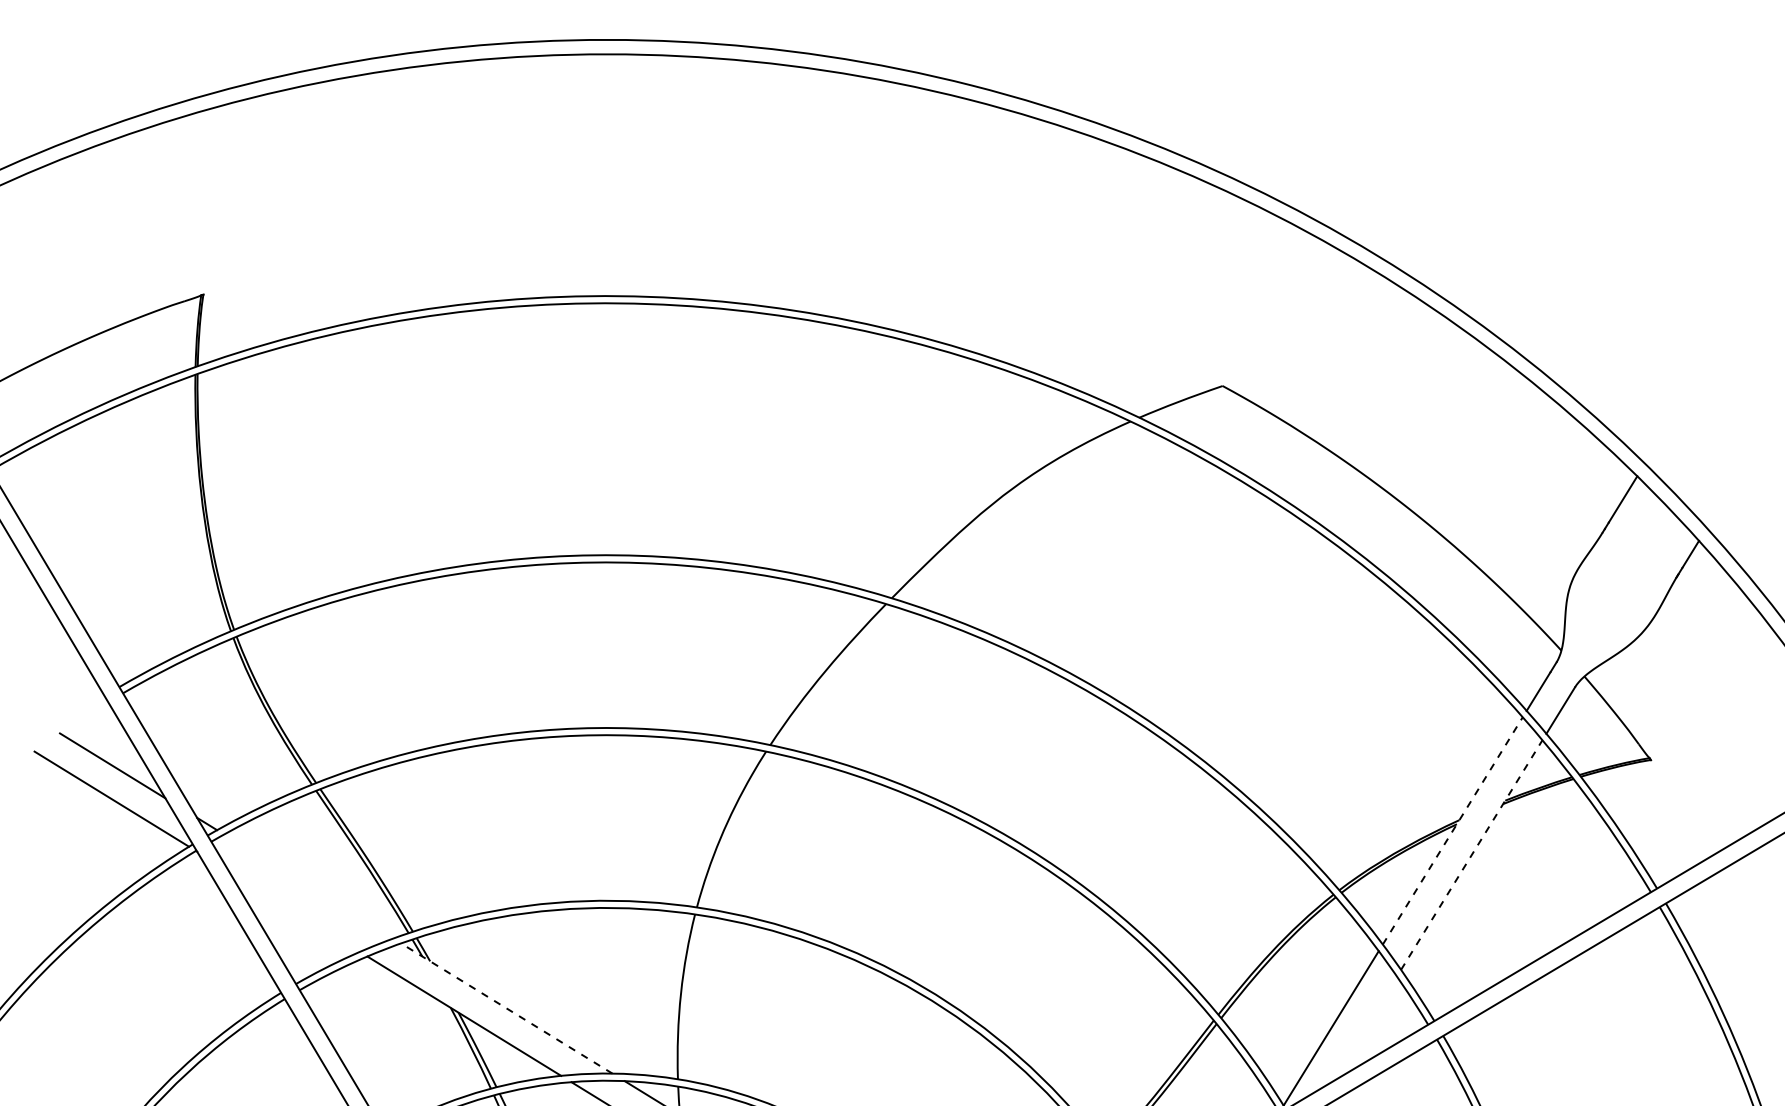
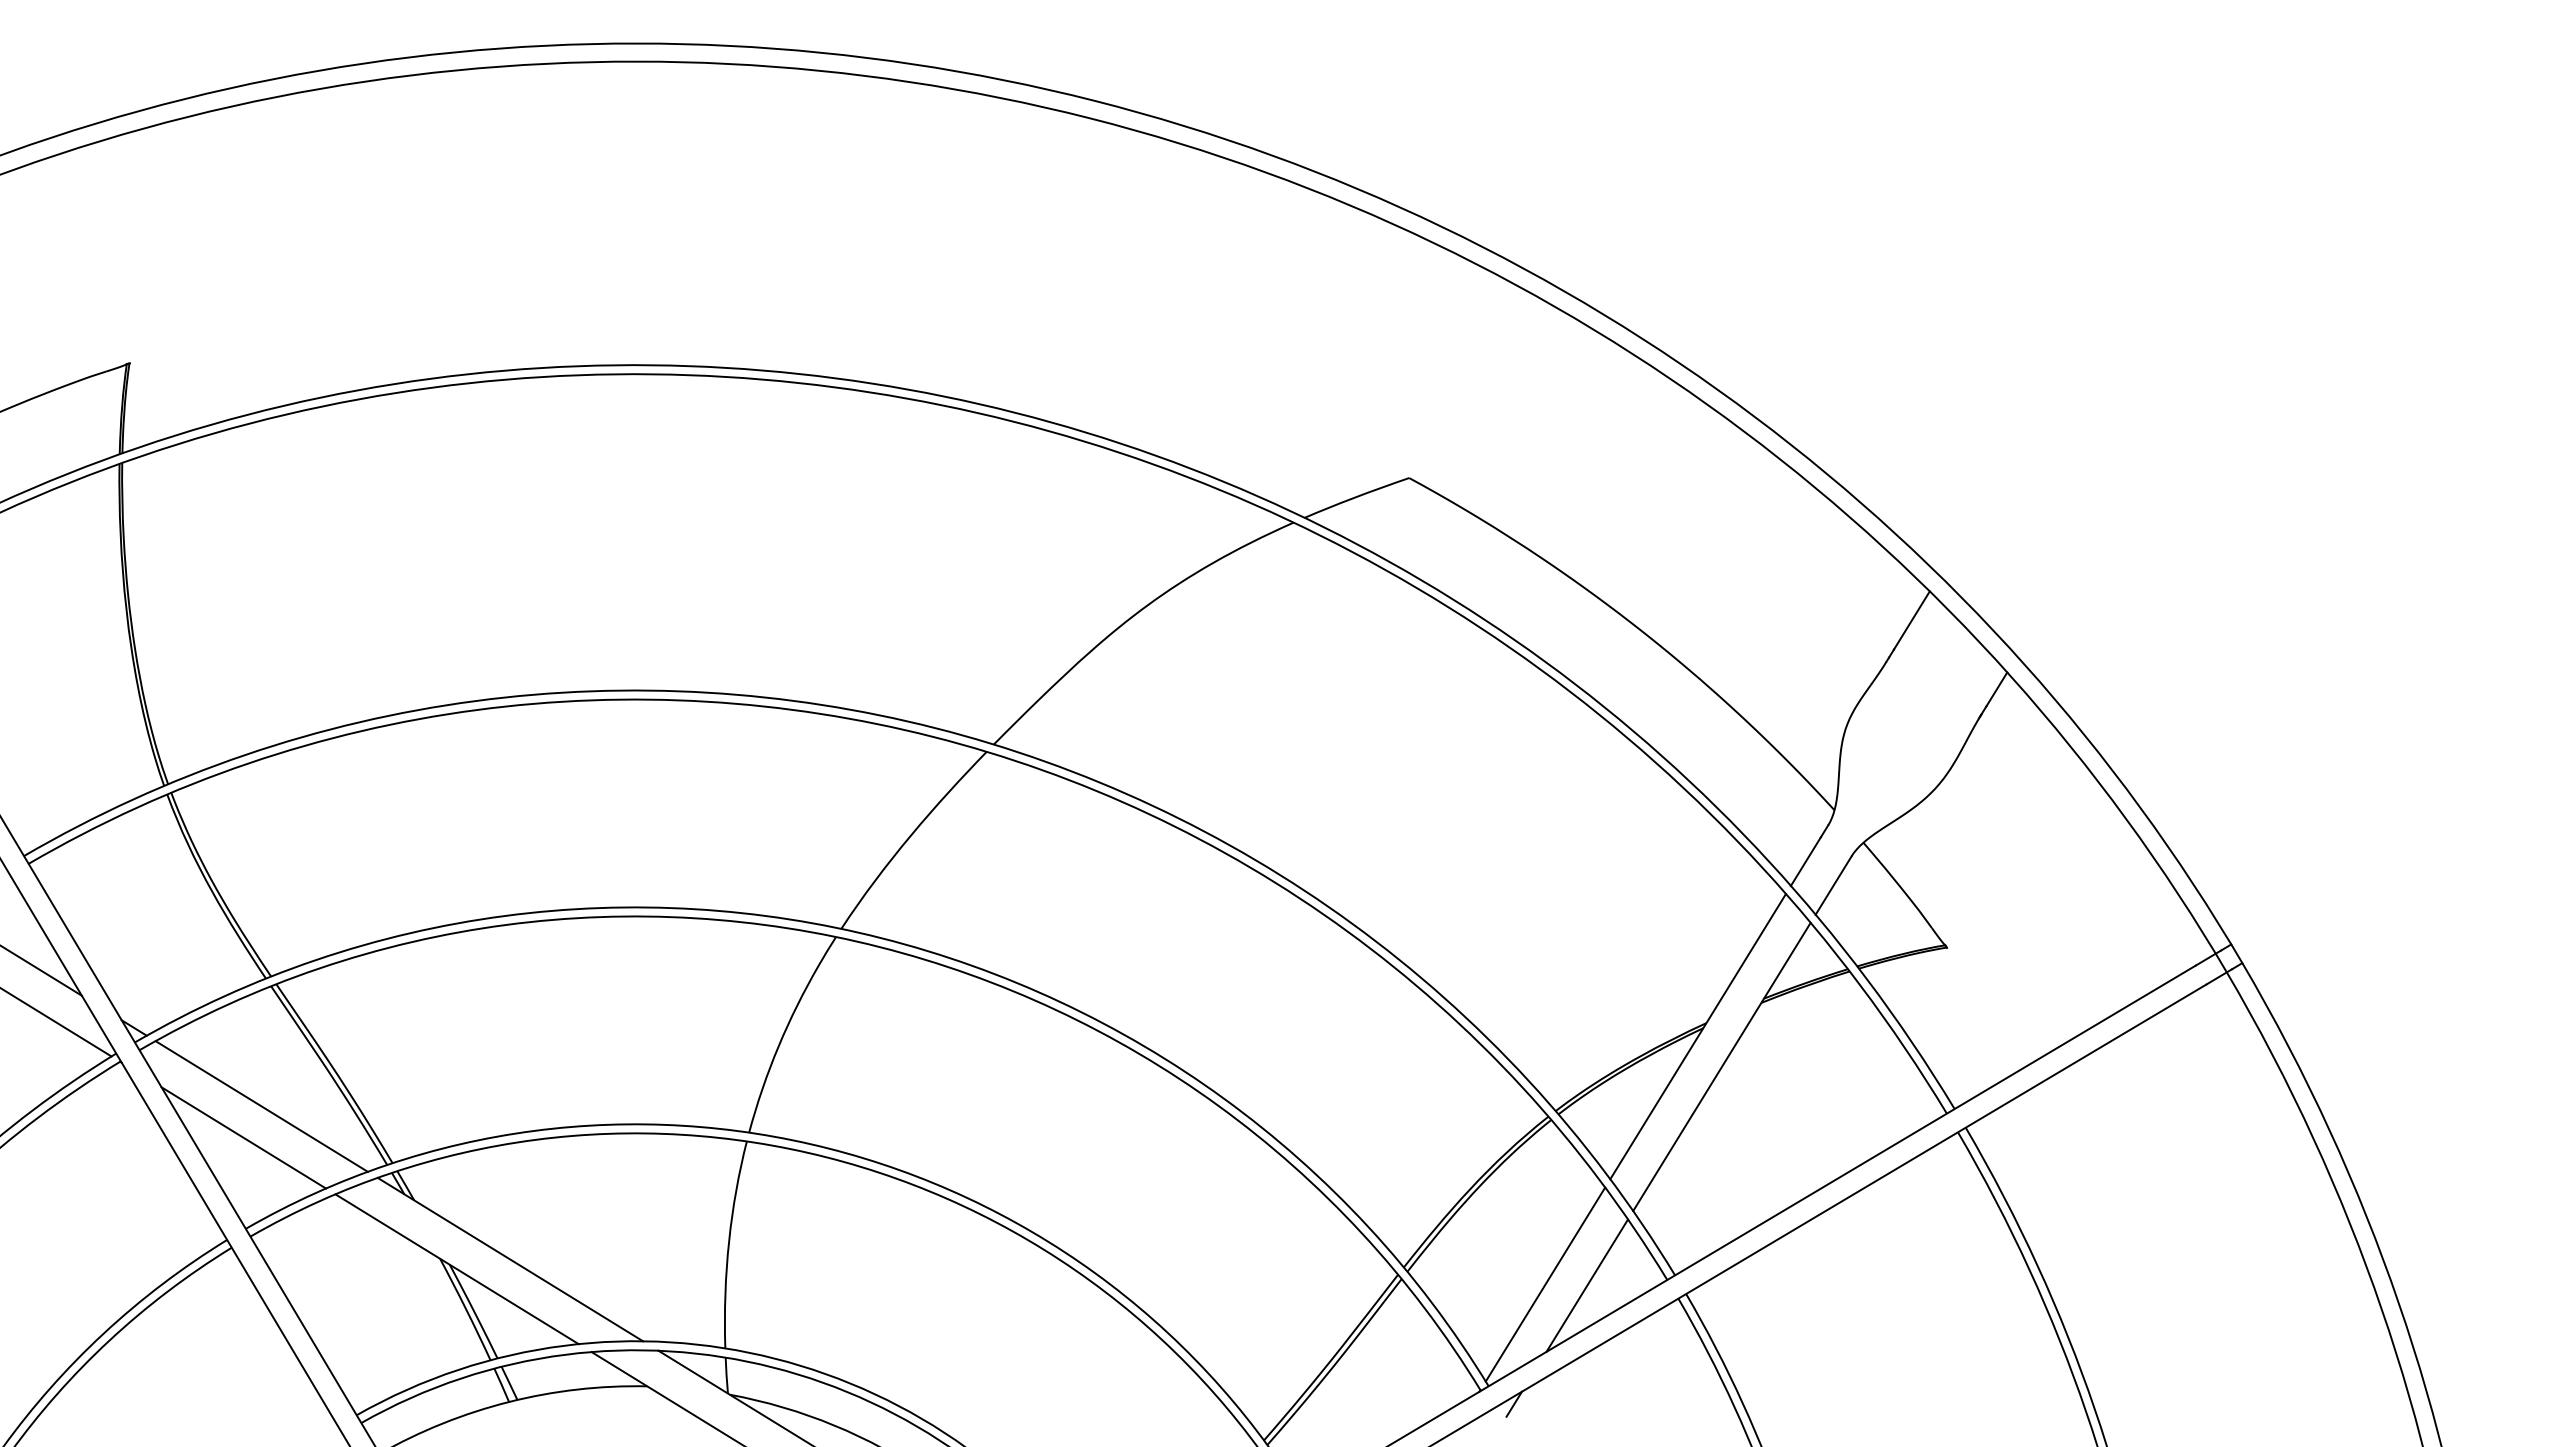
line: (1453, 830) -> (1698, 1036), dashed -> solid
line: (1472, 854) -> (1722, 1066), dashed -> solid
line: (308, 886) -> (261, 1106), added
line: (294, 911) -> (243, 1137), added
line: (506, 1008) -> (510, 1259), dashed -> solid
line: (1364, 1029) -> (1587, 1285), added

